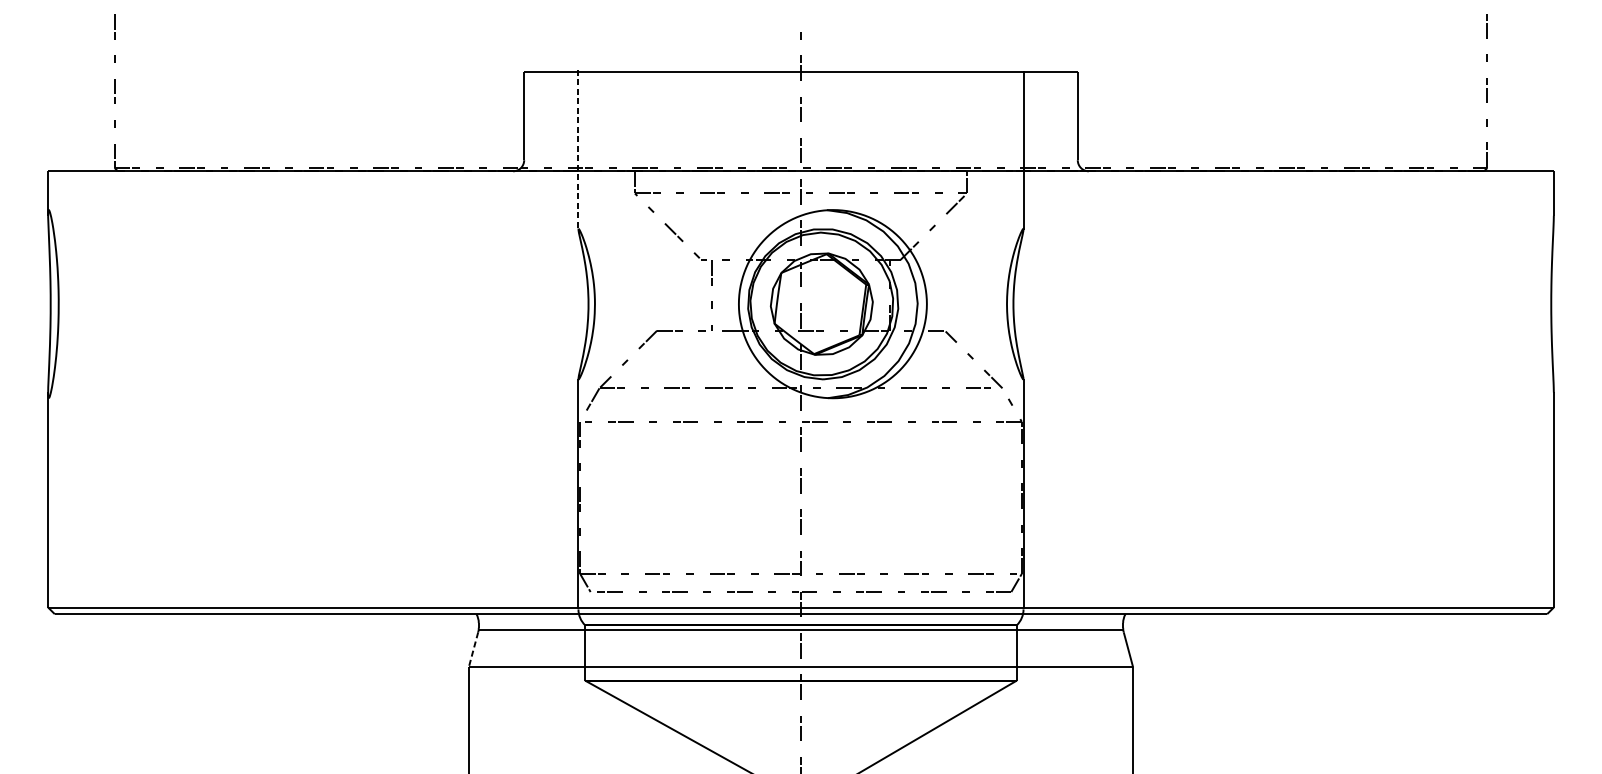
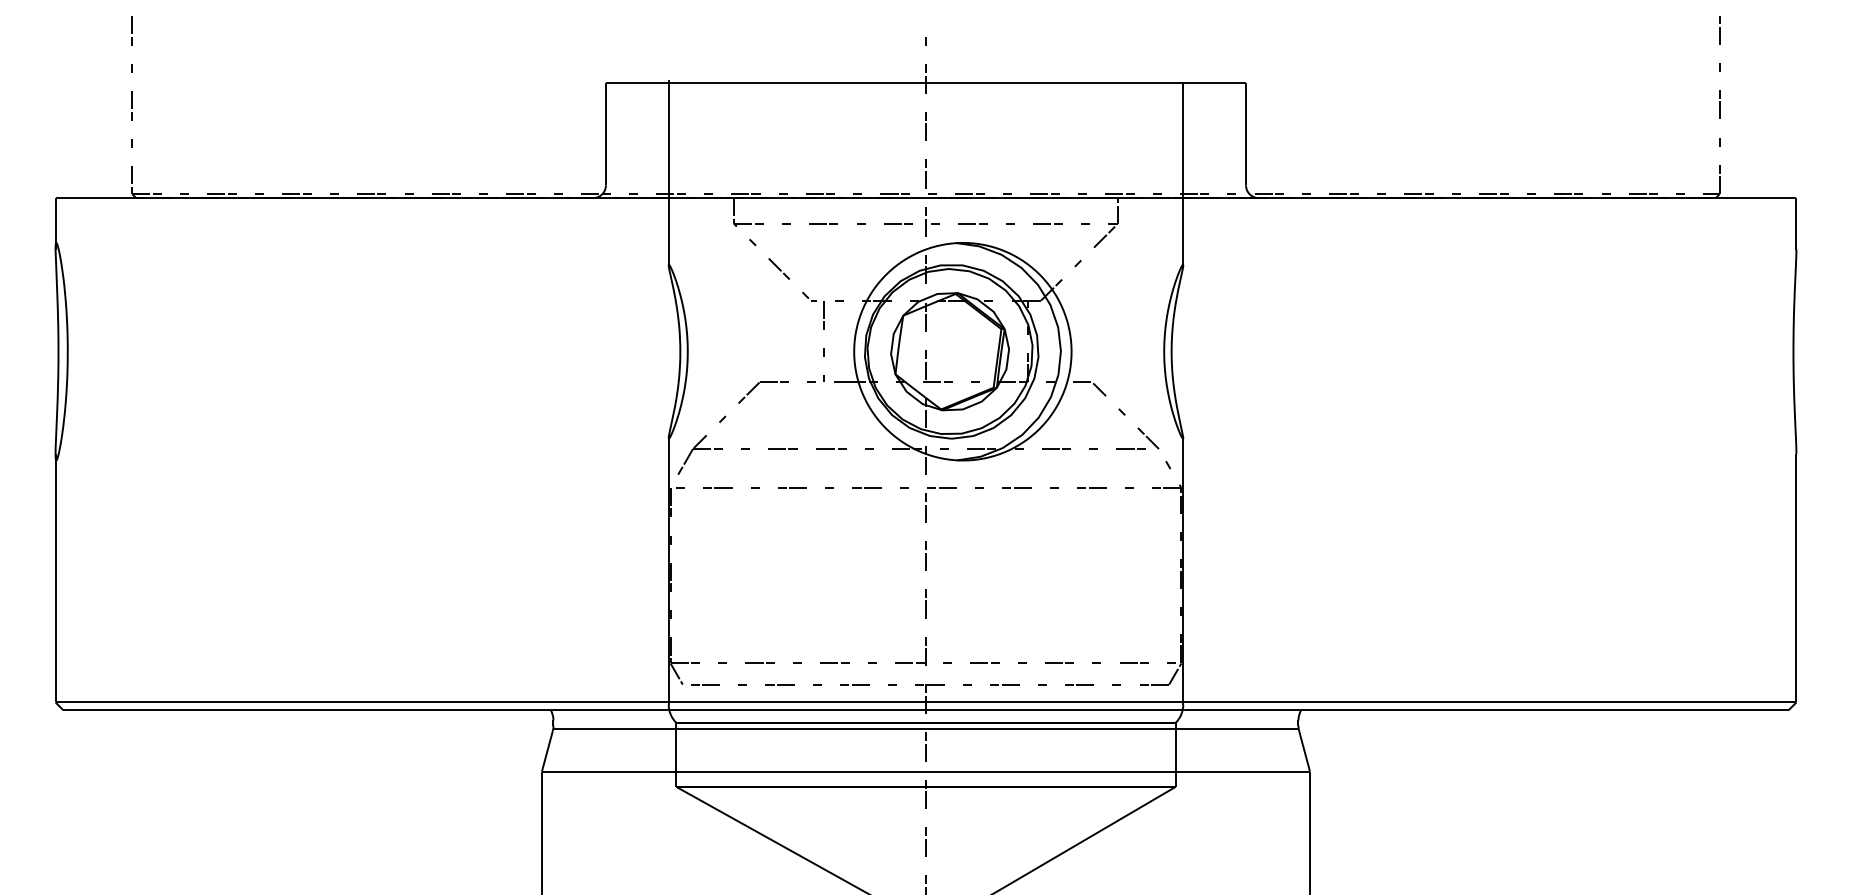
line: (578, 150) -> (668, 173), dashed -> solid
line: (473, 649) -> (547, 751), dashed -> solid

